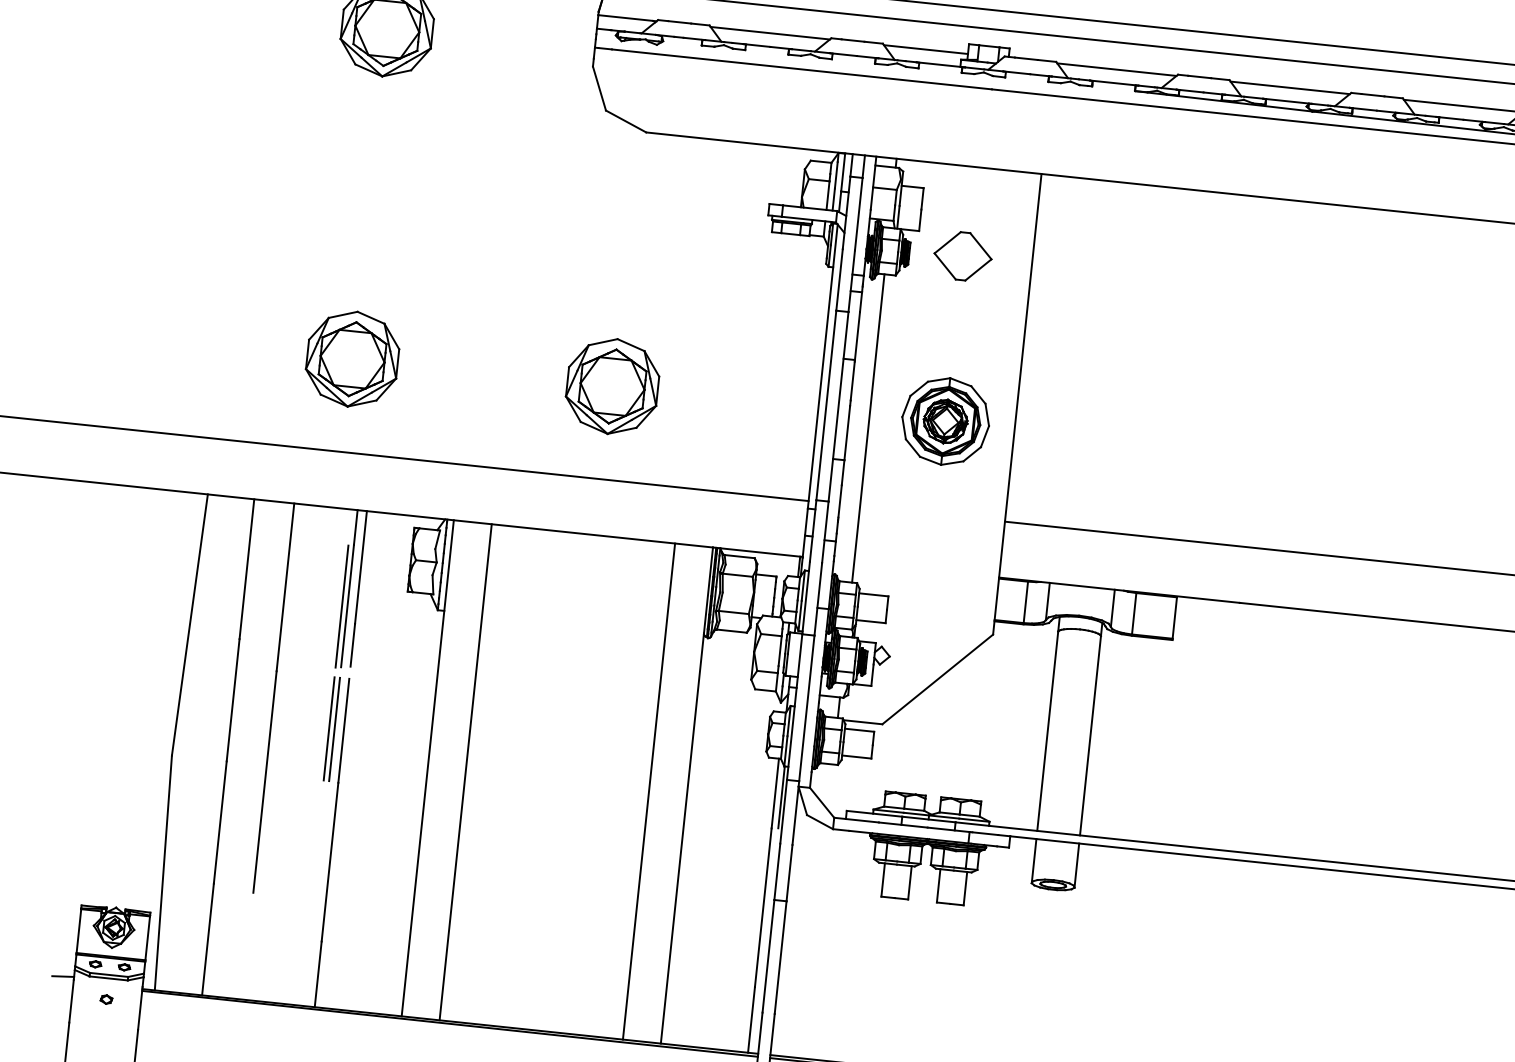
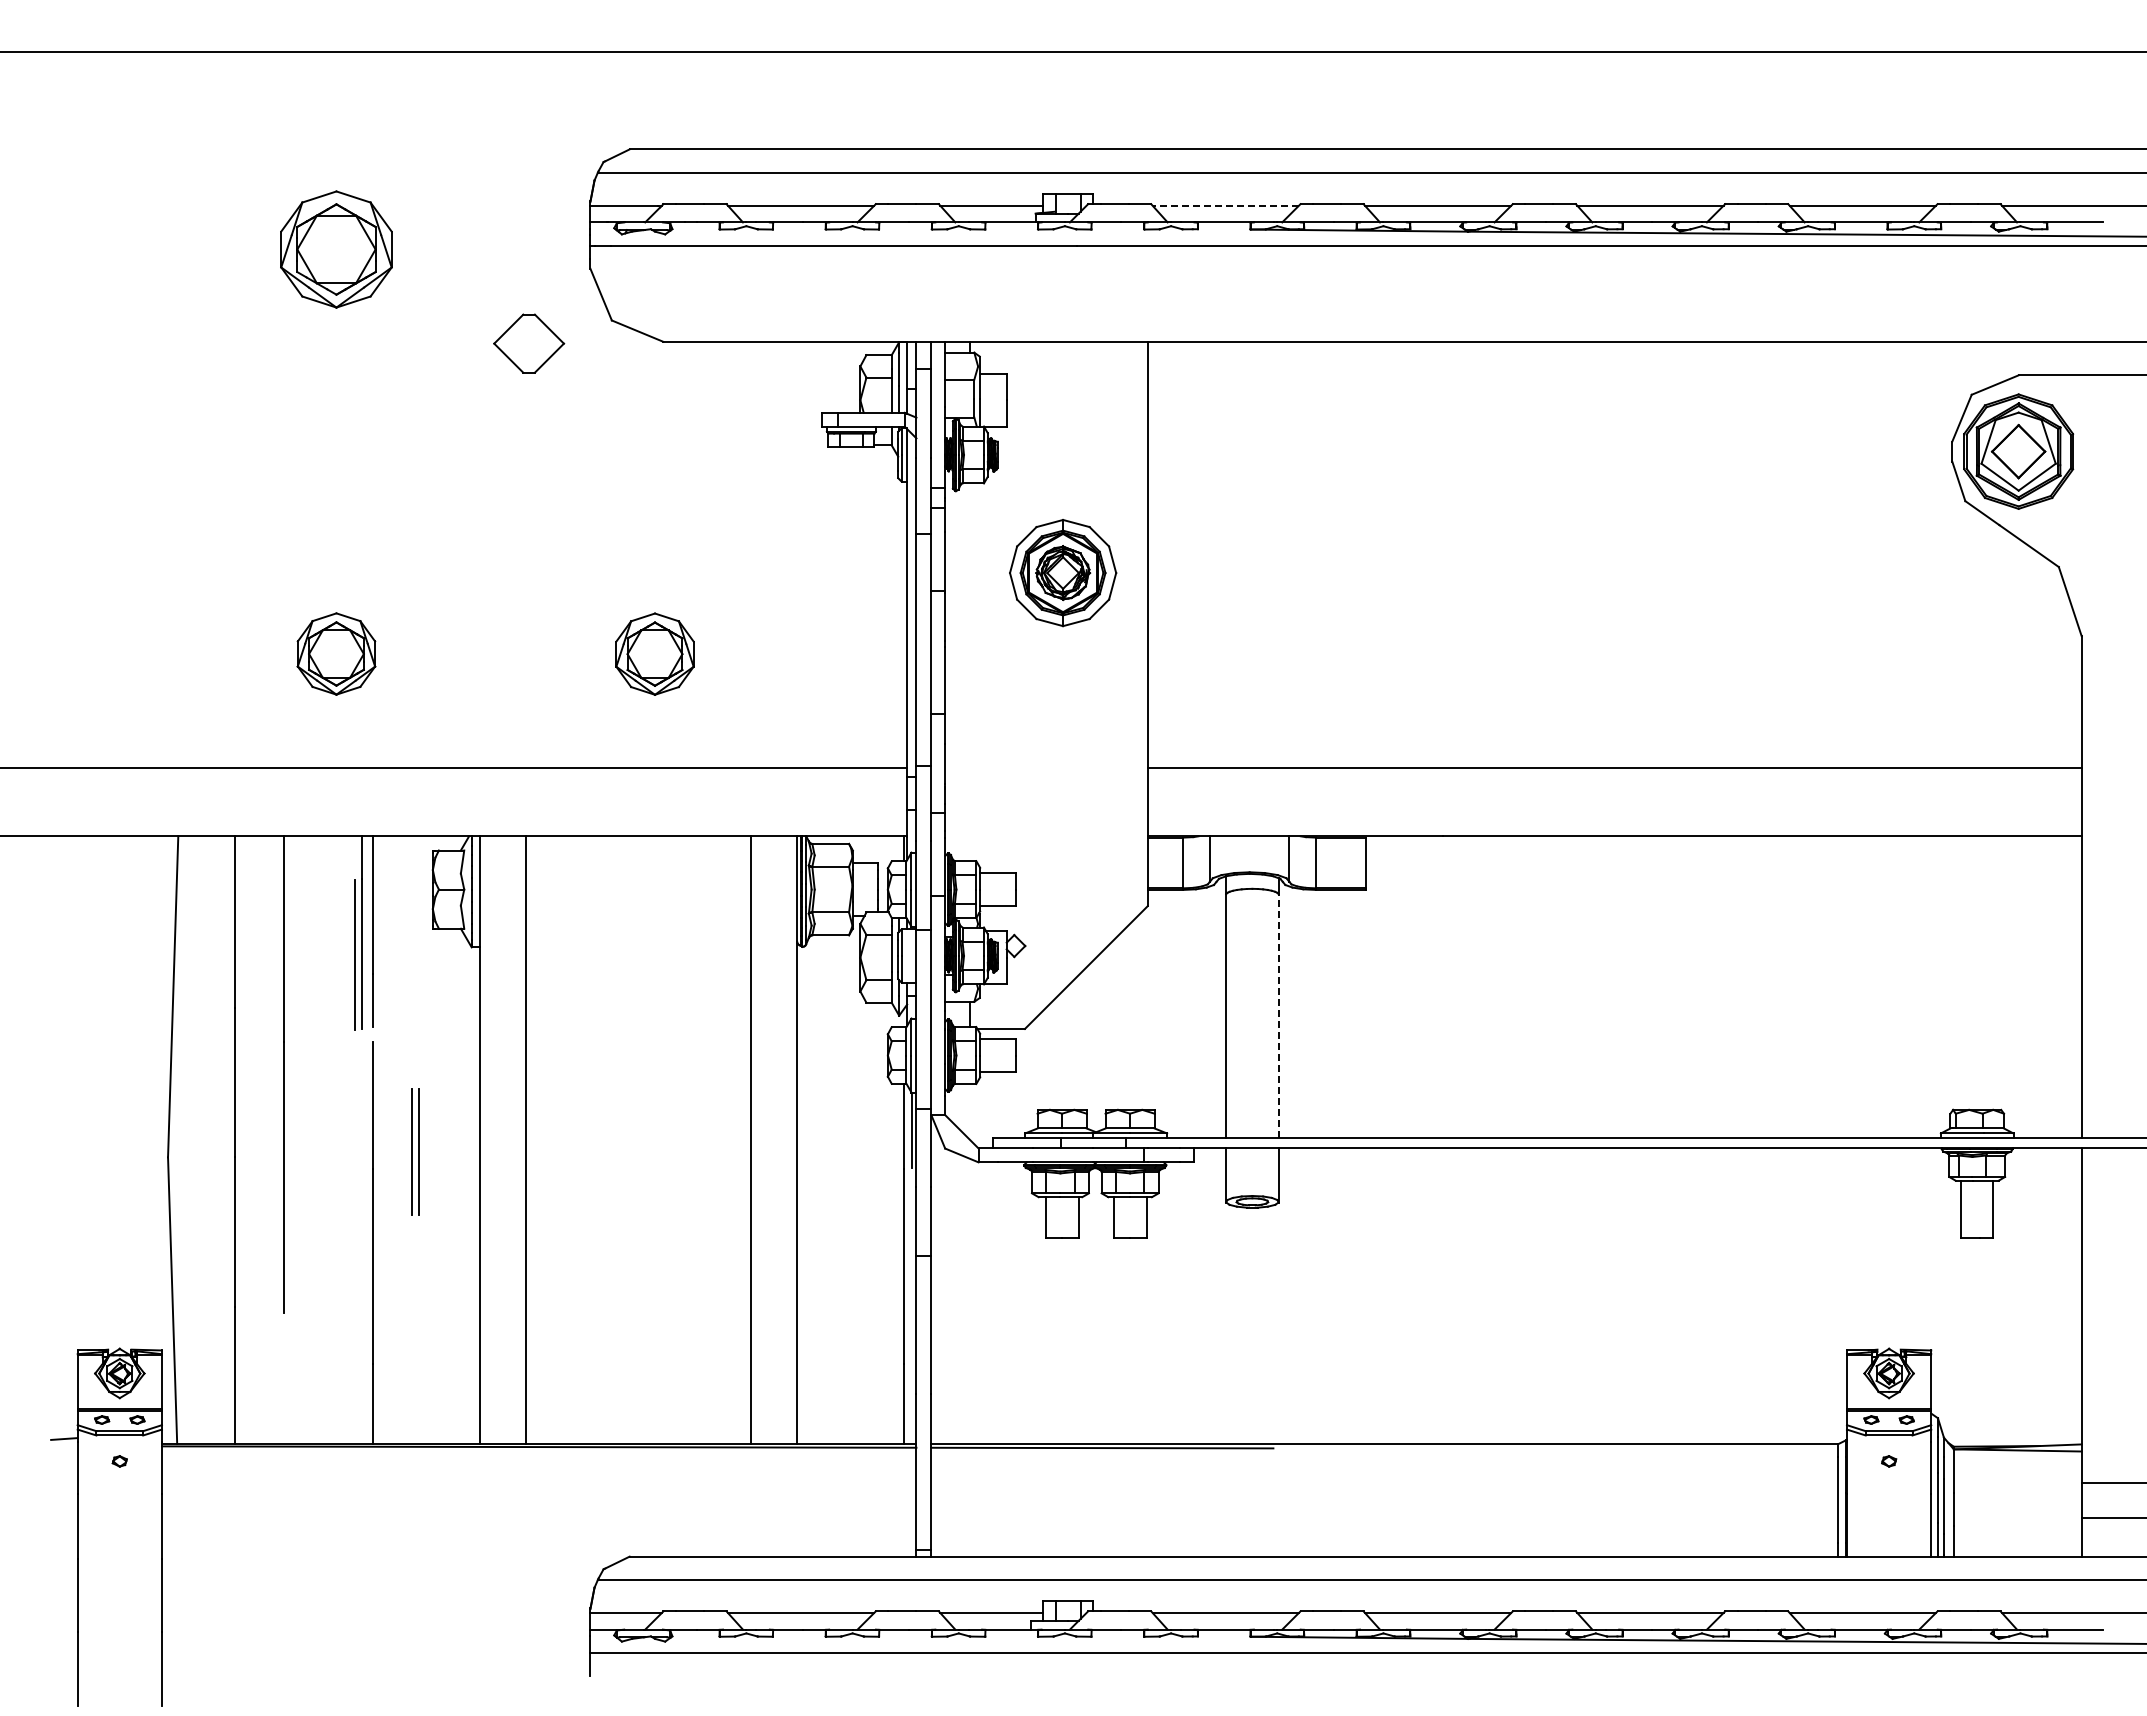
line: (1116, 69) -> (1225, 205), solid -> dashed
part: (963, 256) -> (529, 343), moved
part: (352, 358) -> (336, 653), size x0.7
part: (612, 386) -> (654, 654), size x0.7
part: (945, 421) -> (1063, 573), moved
line: (868, 428) -> (970, 672), removed
part: (331, 728) -> (415, 1151), moved
line: (1090, 735) -> (1278, 1015), solid -> dashed

